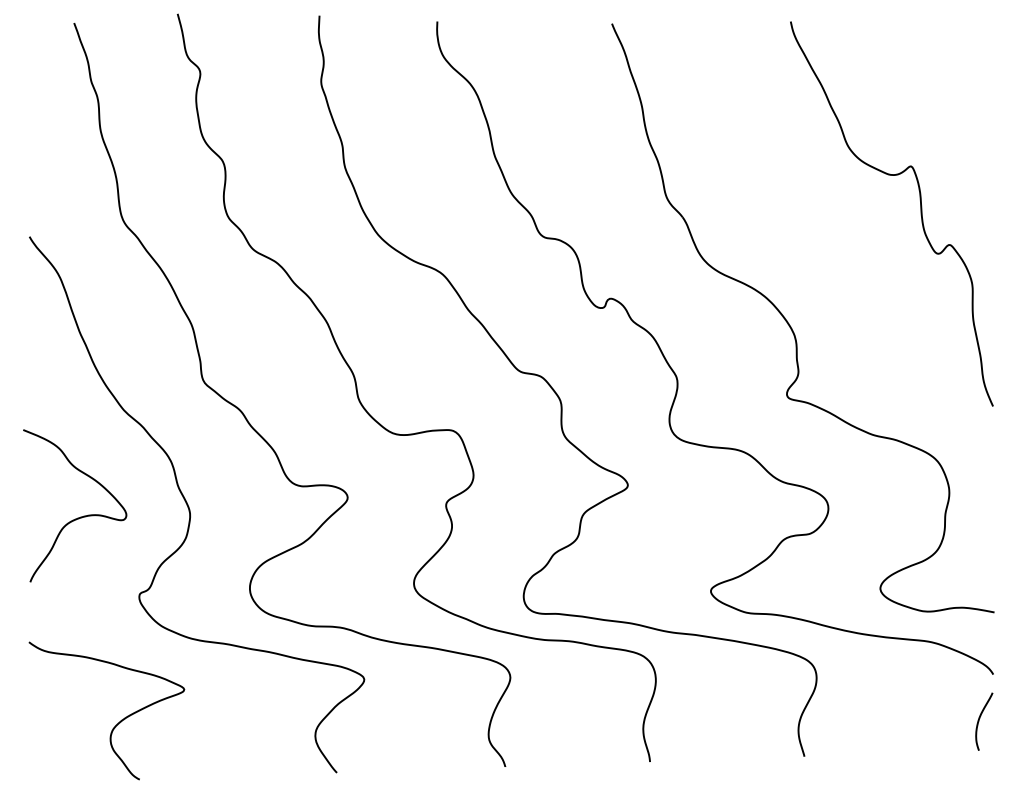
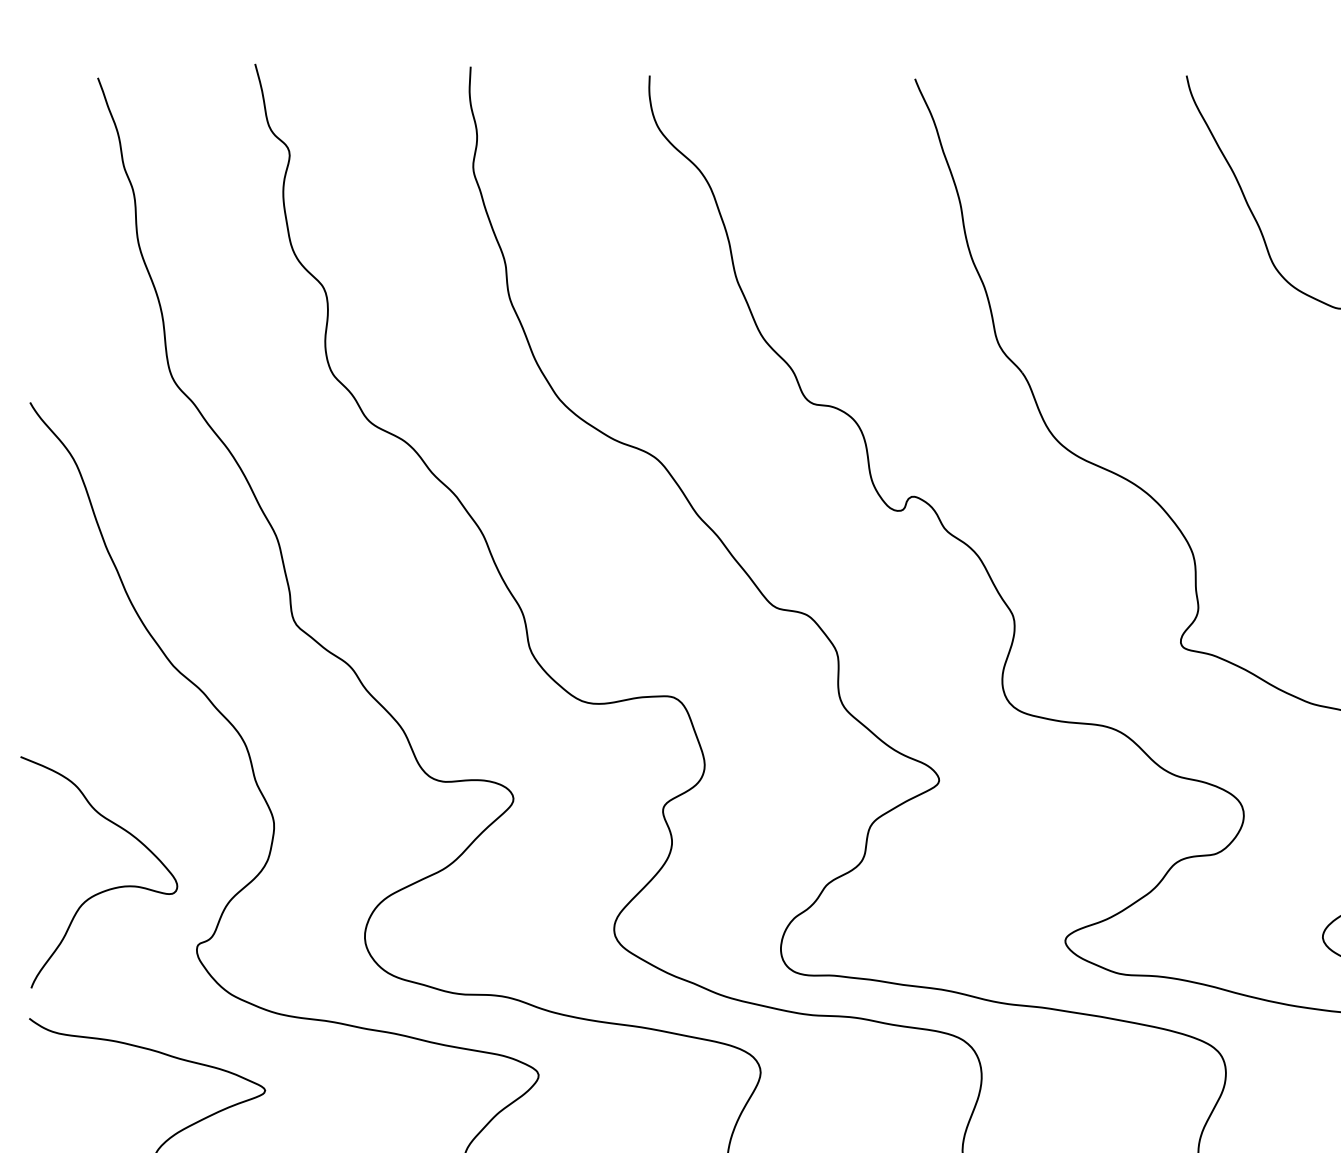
curve: (80, 516) -> (107, 888), moved

